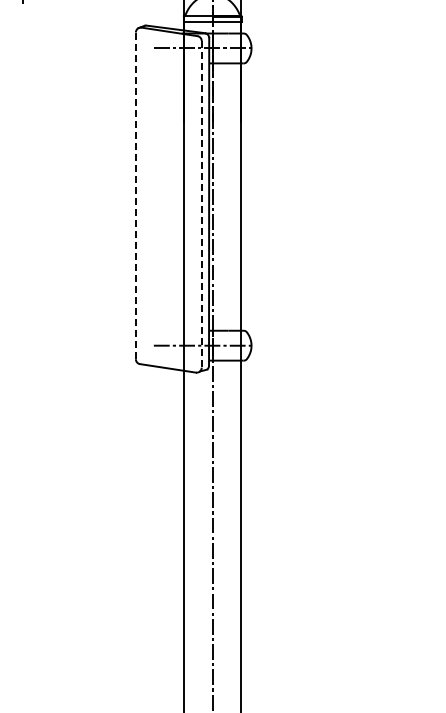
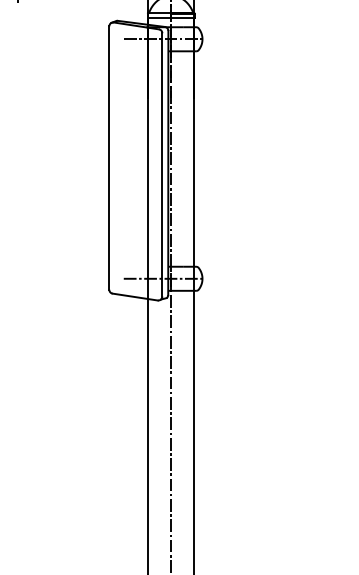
line: (135, 195) -> (108, 157), dashed -> solid
line: (201, 204) -> (162, 165), dashed -> solid

